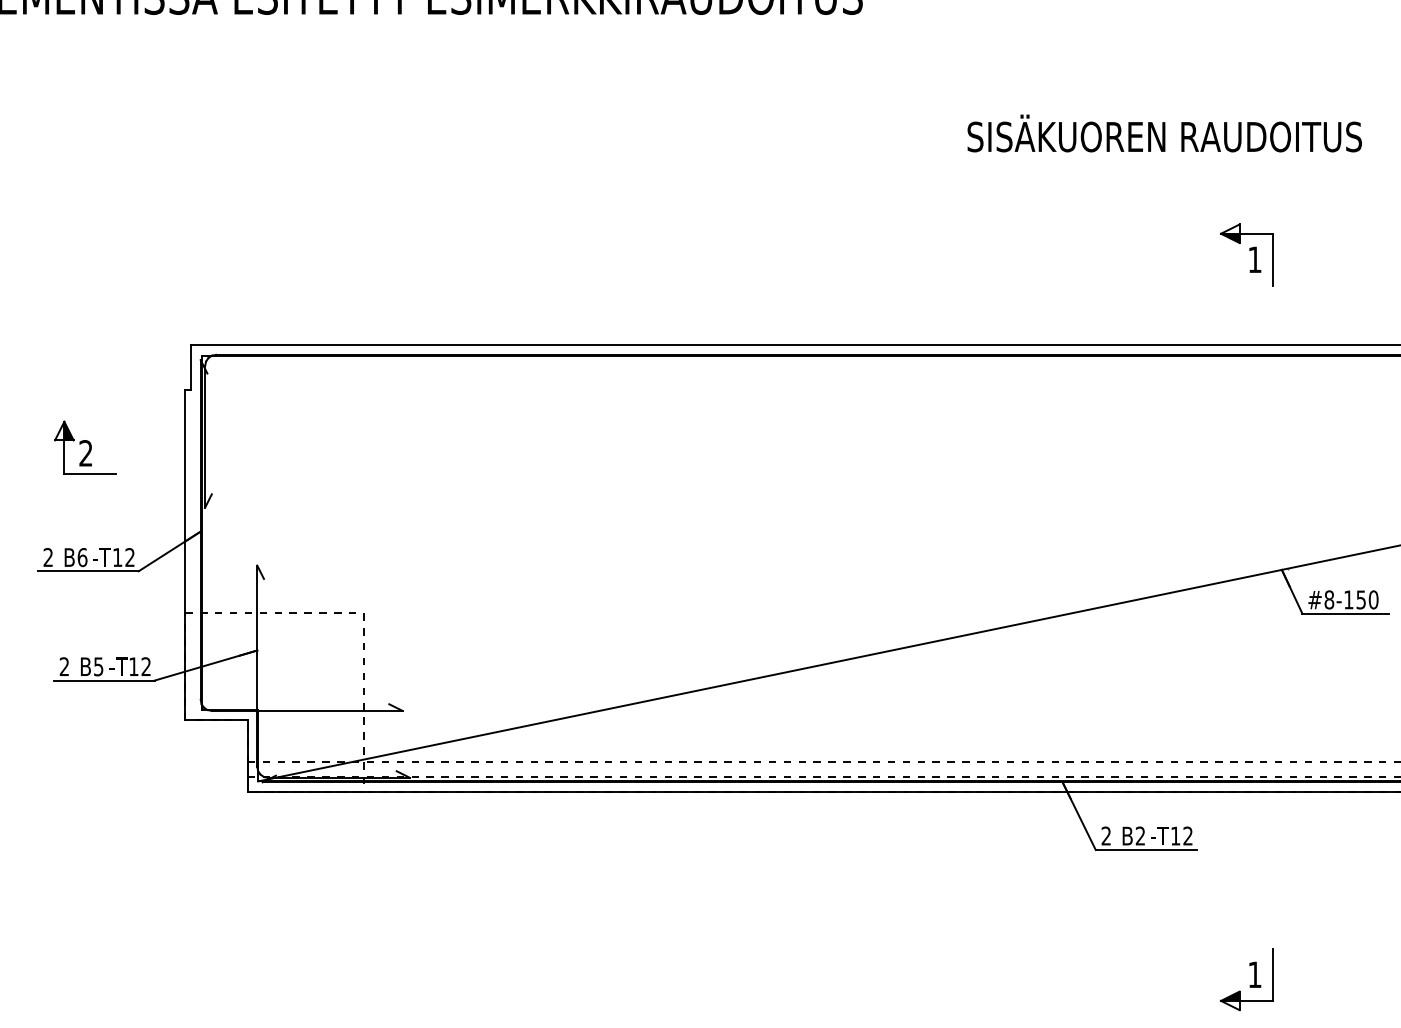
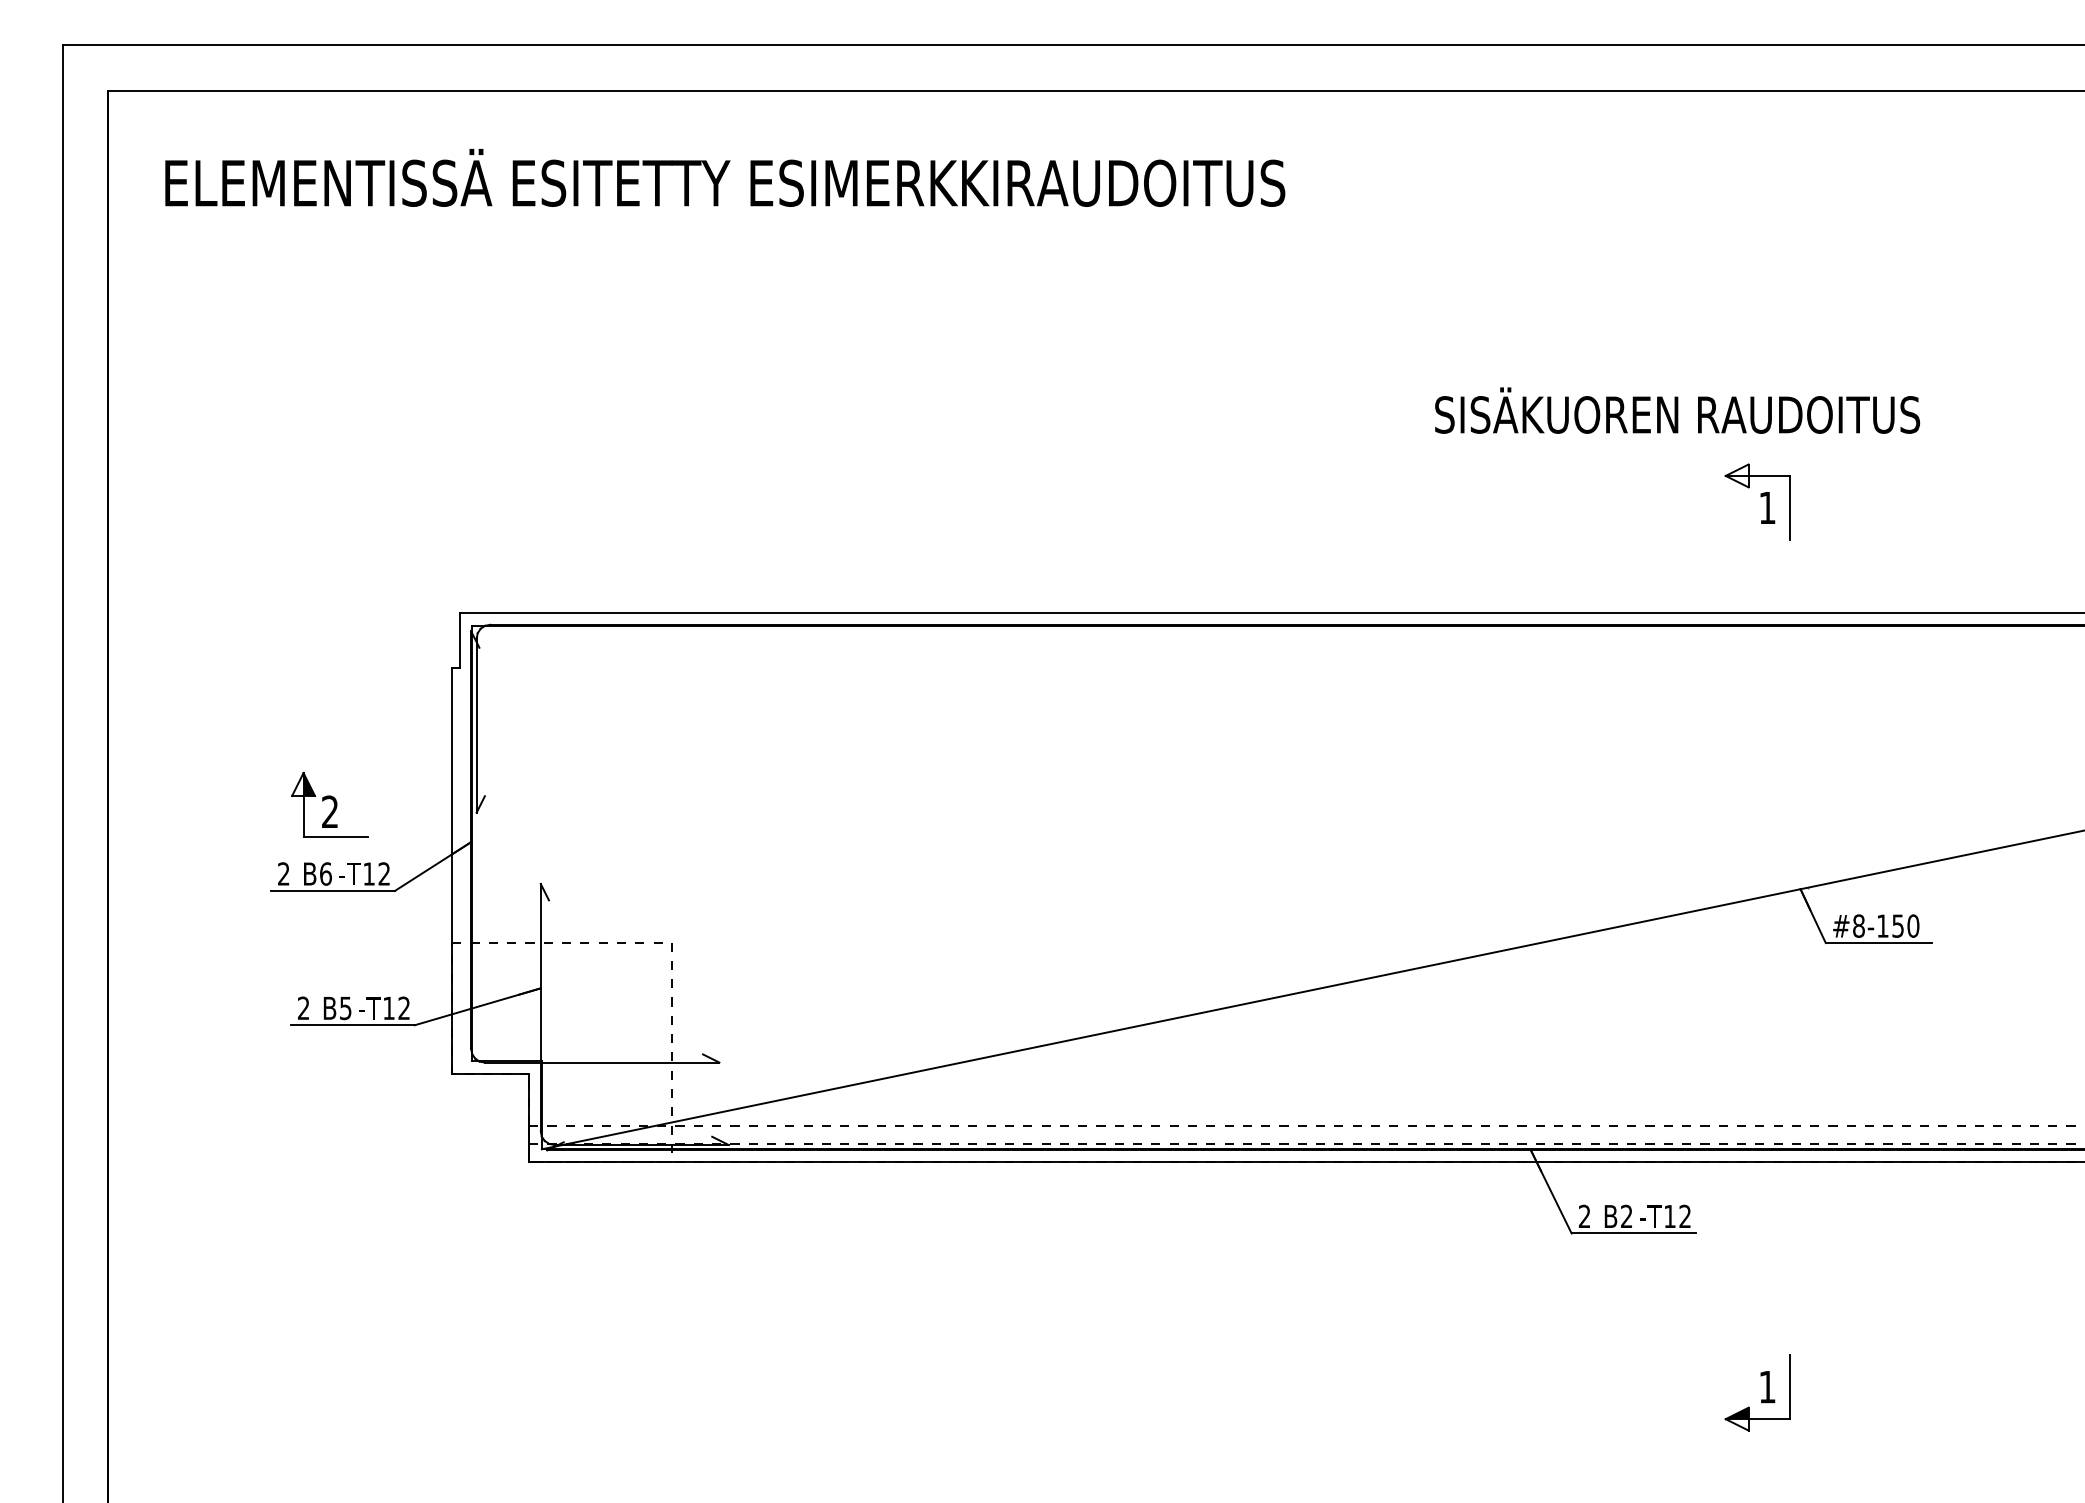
text: (1164, 133) -> (1677, 410), moved
fill: (1229, 238) -> (1736, 481), removed
part: (85, 447) -> (329, 804), moved

